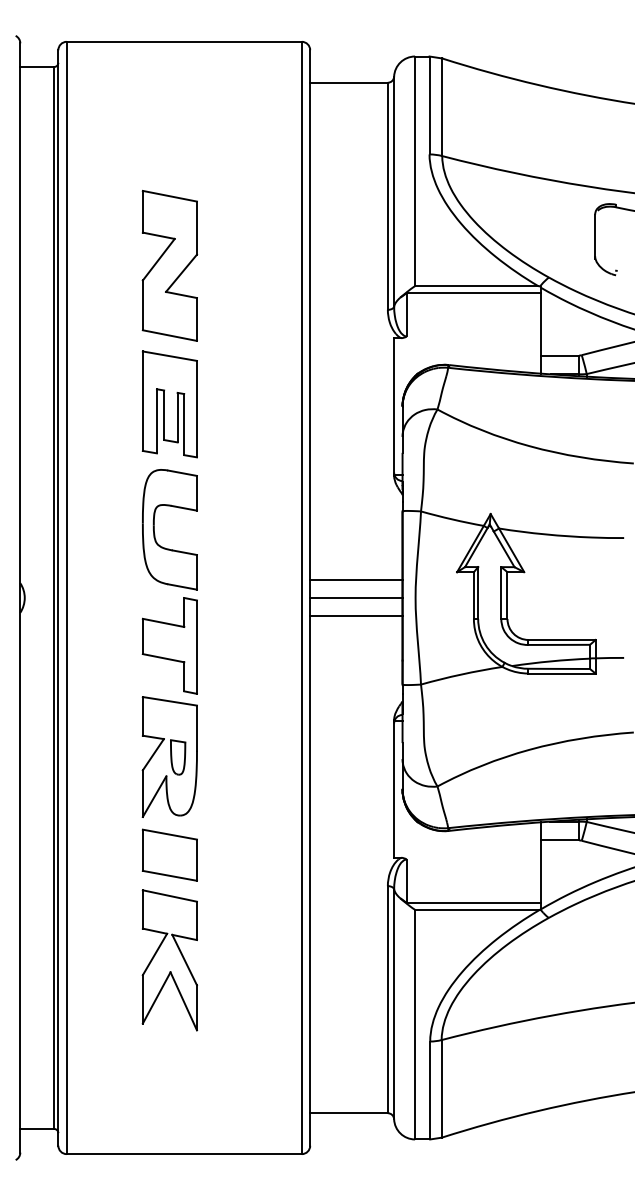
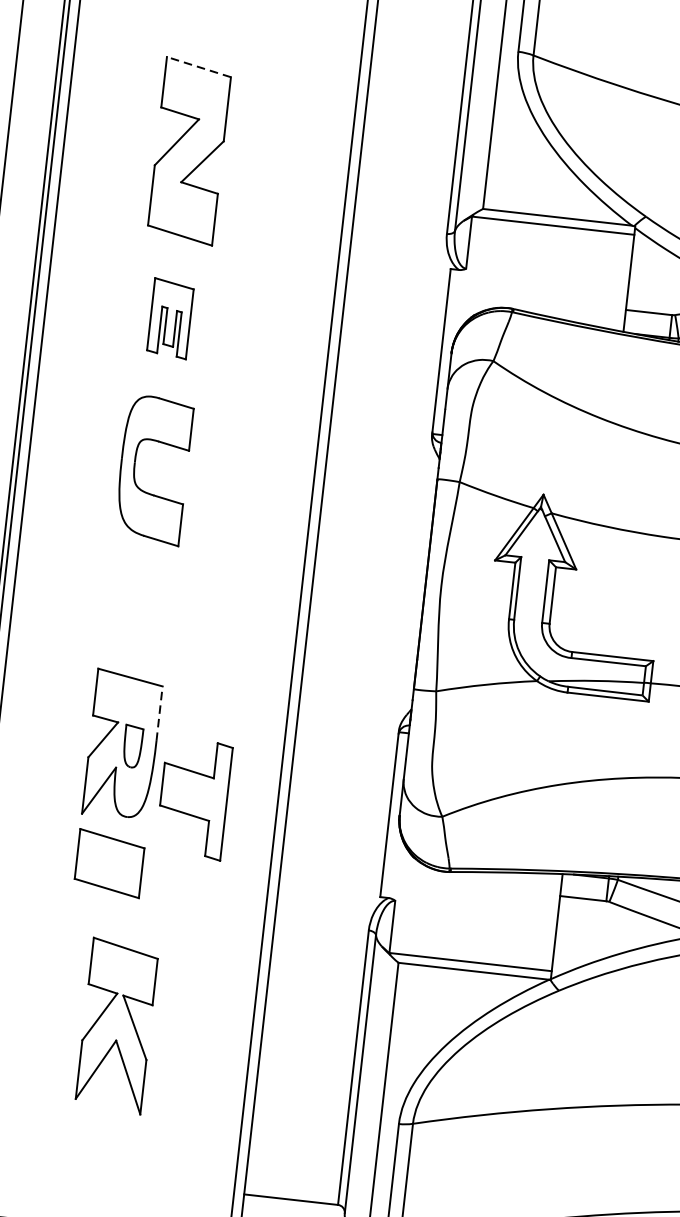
line: (169, 196) -> (198, 67), solid -> dashed
part: (169, 404) -> (170, 318), size x0.6
line: (356, 580) -> (372, 556), removed
line: (356, 597) -> (370, 577), removed
line: (356, 615) -> (367, 599), removed
part: (169, 645) -> (193, 798), moved
line: (197, 728) -> (160, 714), solid -> dashed
part: (169, 960) -> (116, 1026), moved

